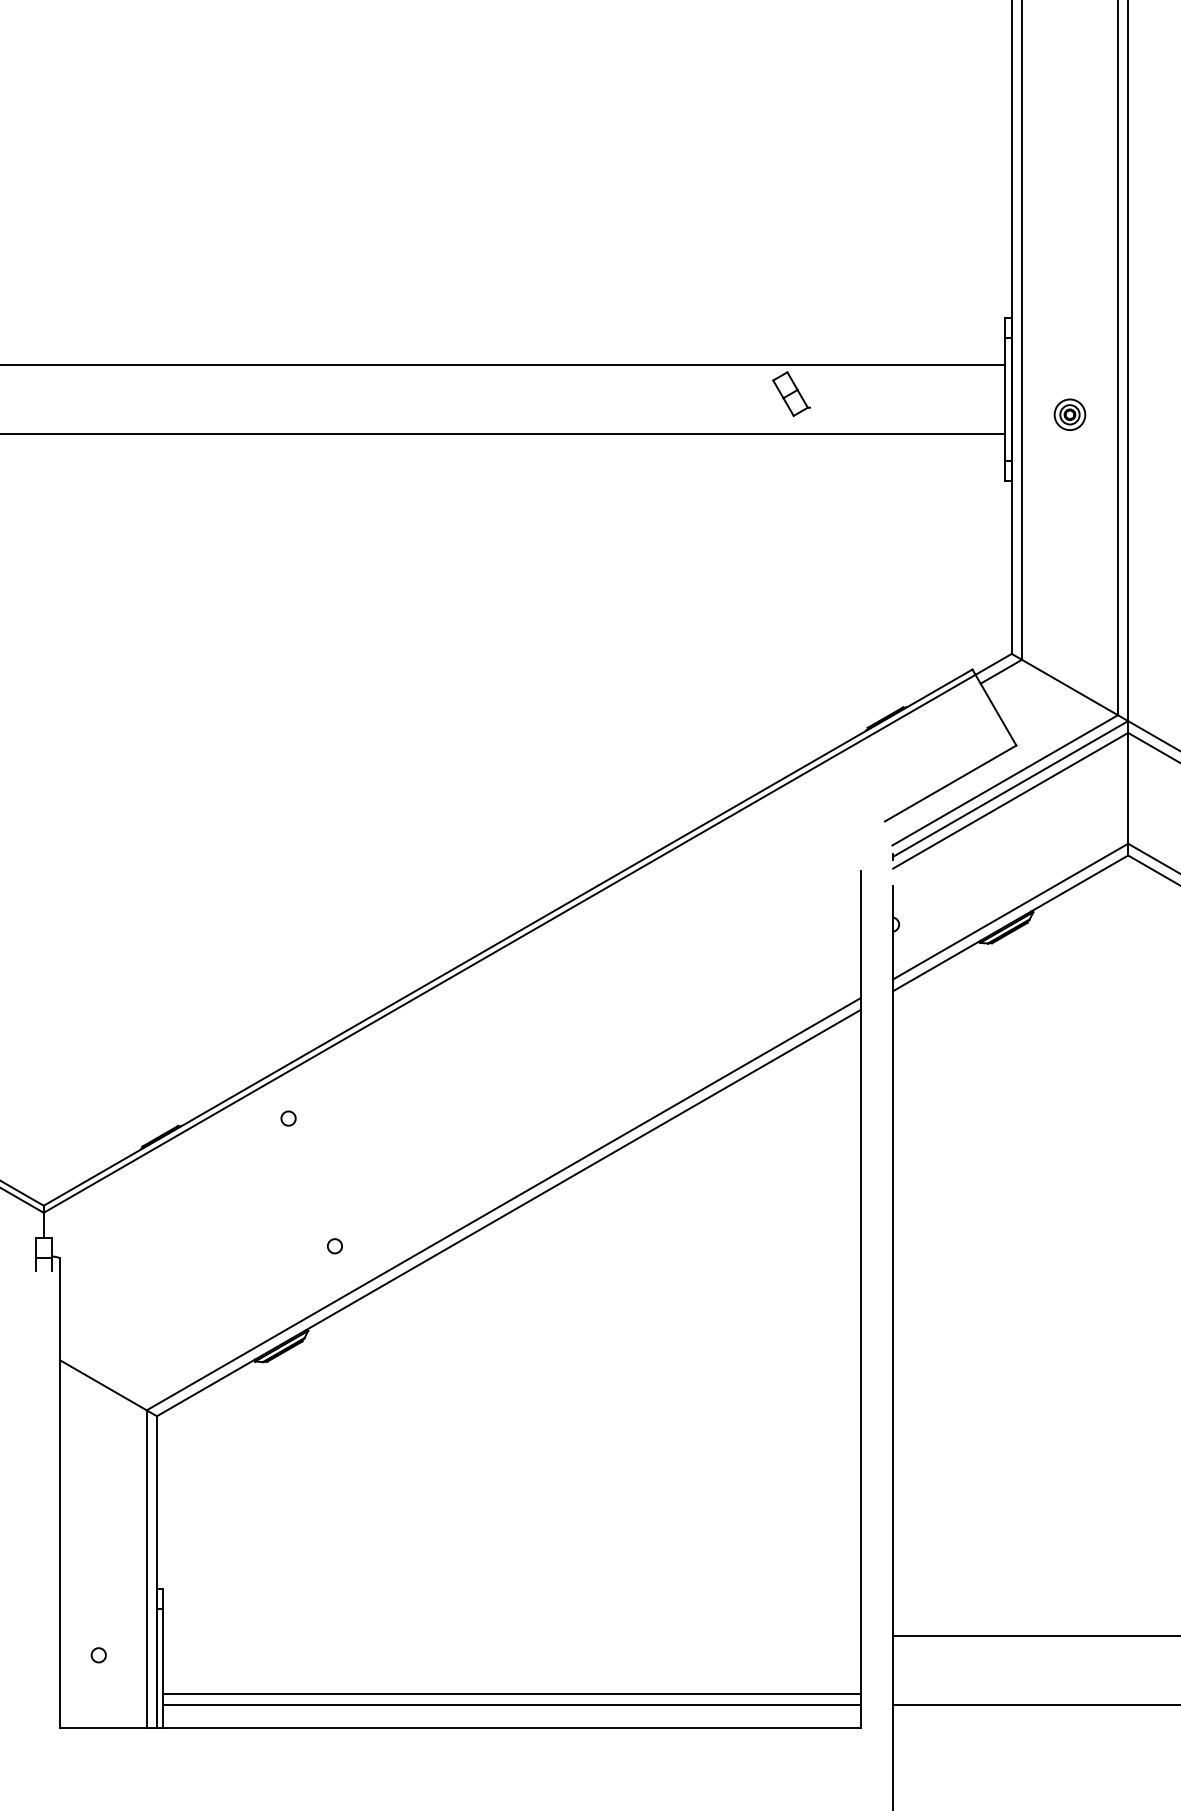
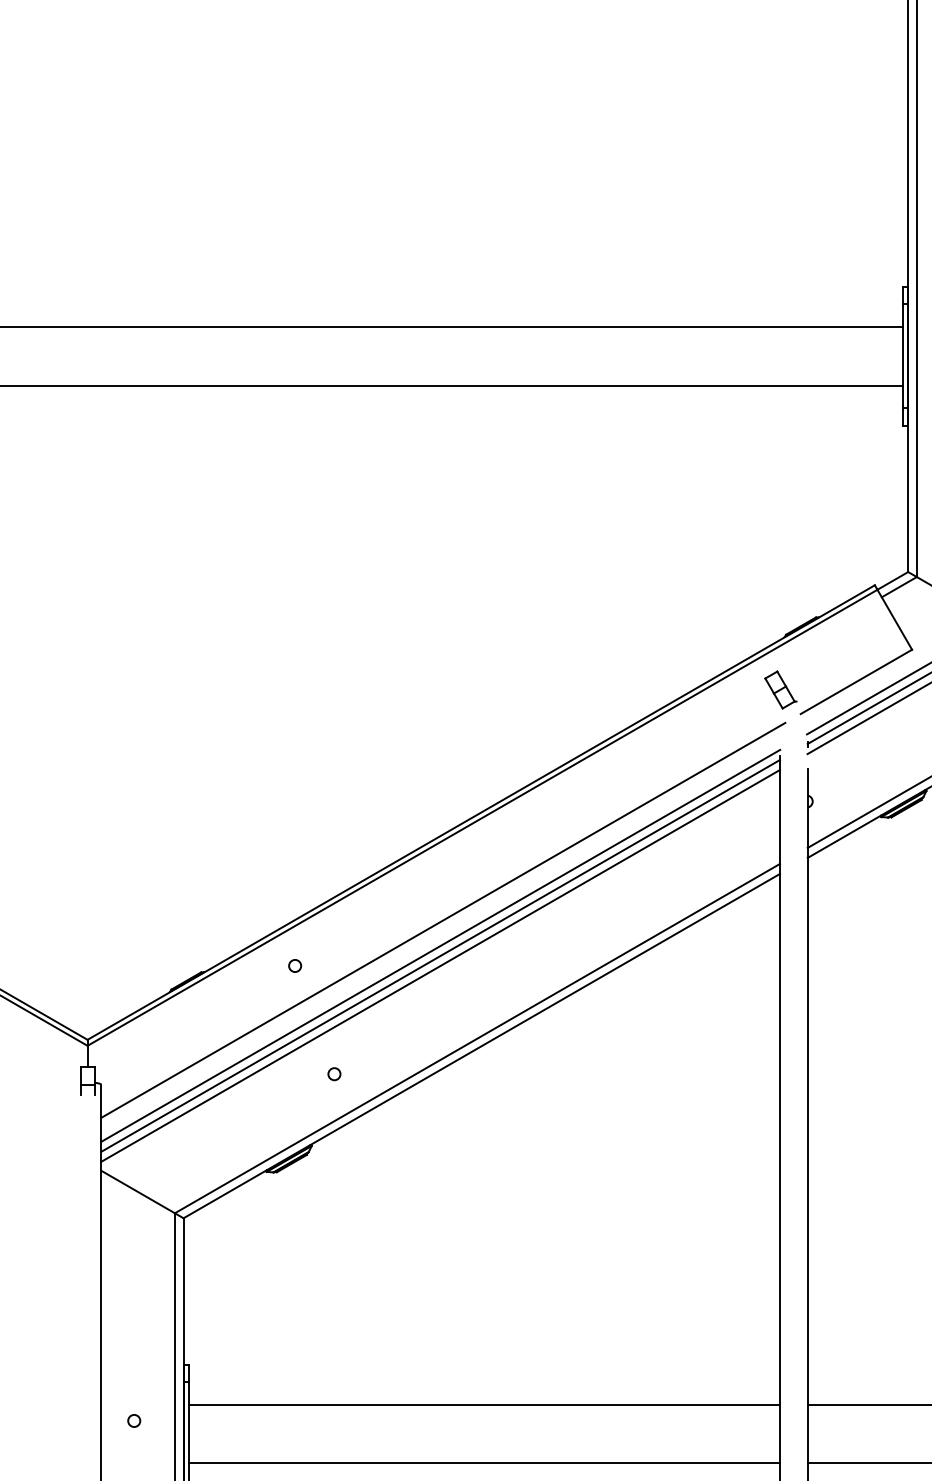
part: (791, 393) -> (780, 689), moved
line: (463, 1064) -> (443, 920), added
line: (460, 1094) -> (440, 945), added
line: (460, 1106) -> (440, 955), added
line: (460, 1118) -> (440, 965), added
line: (511, 1694) -> (484, 1404), moved

